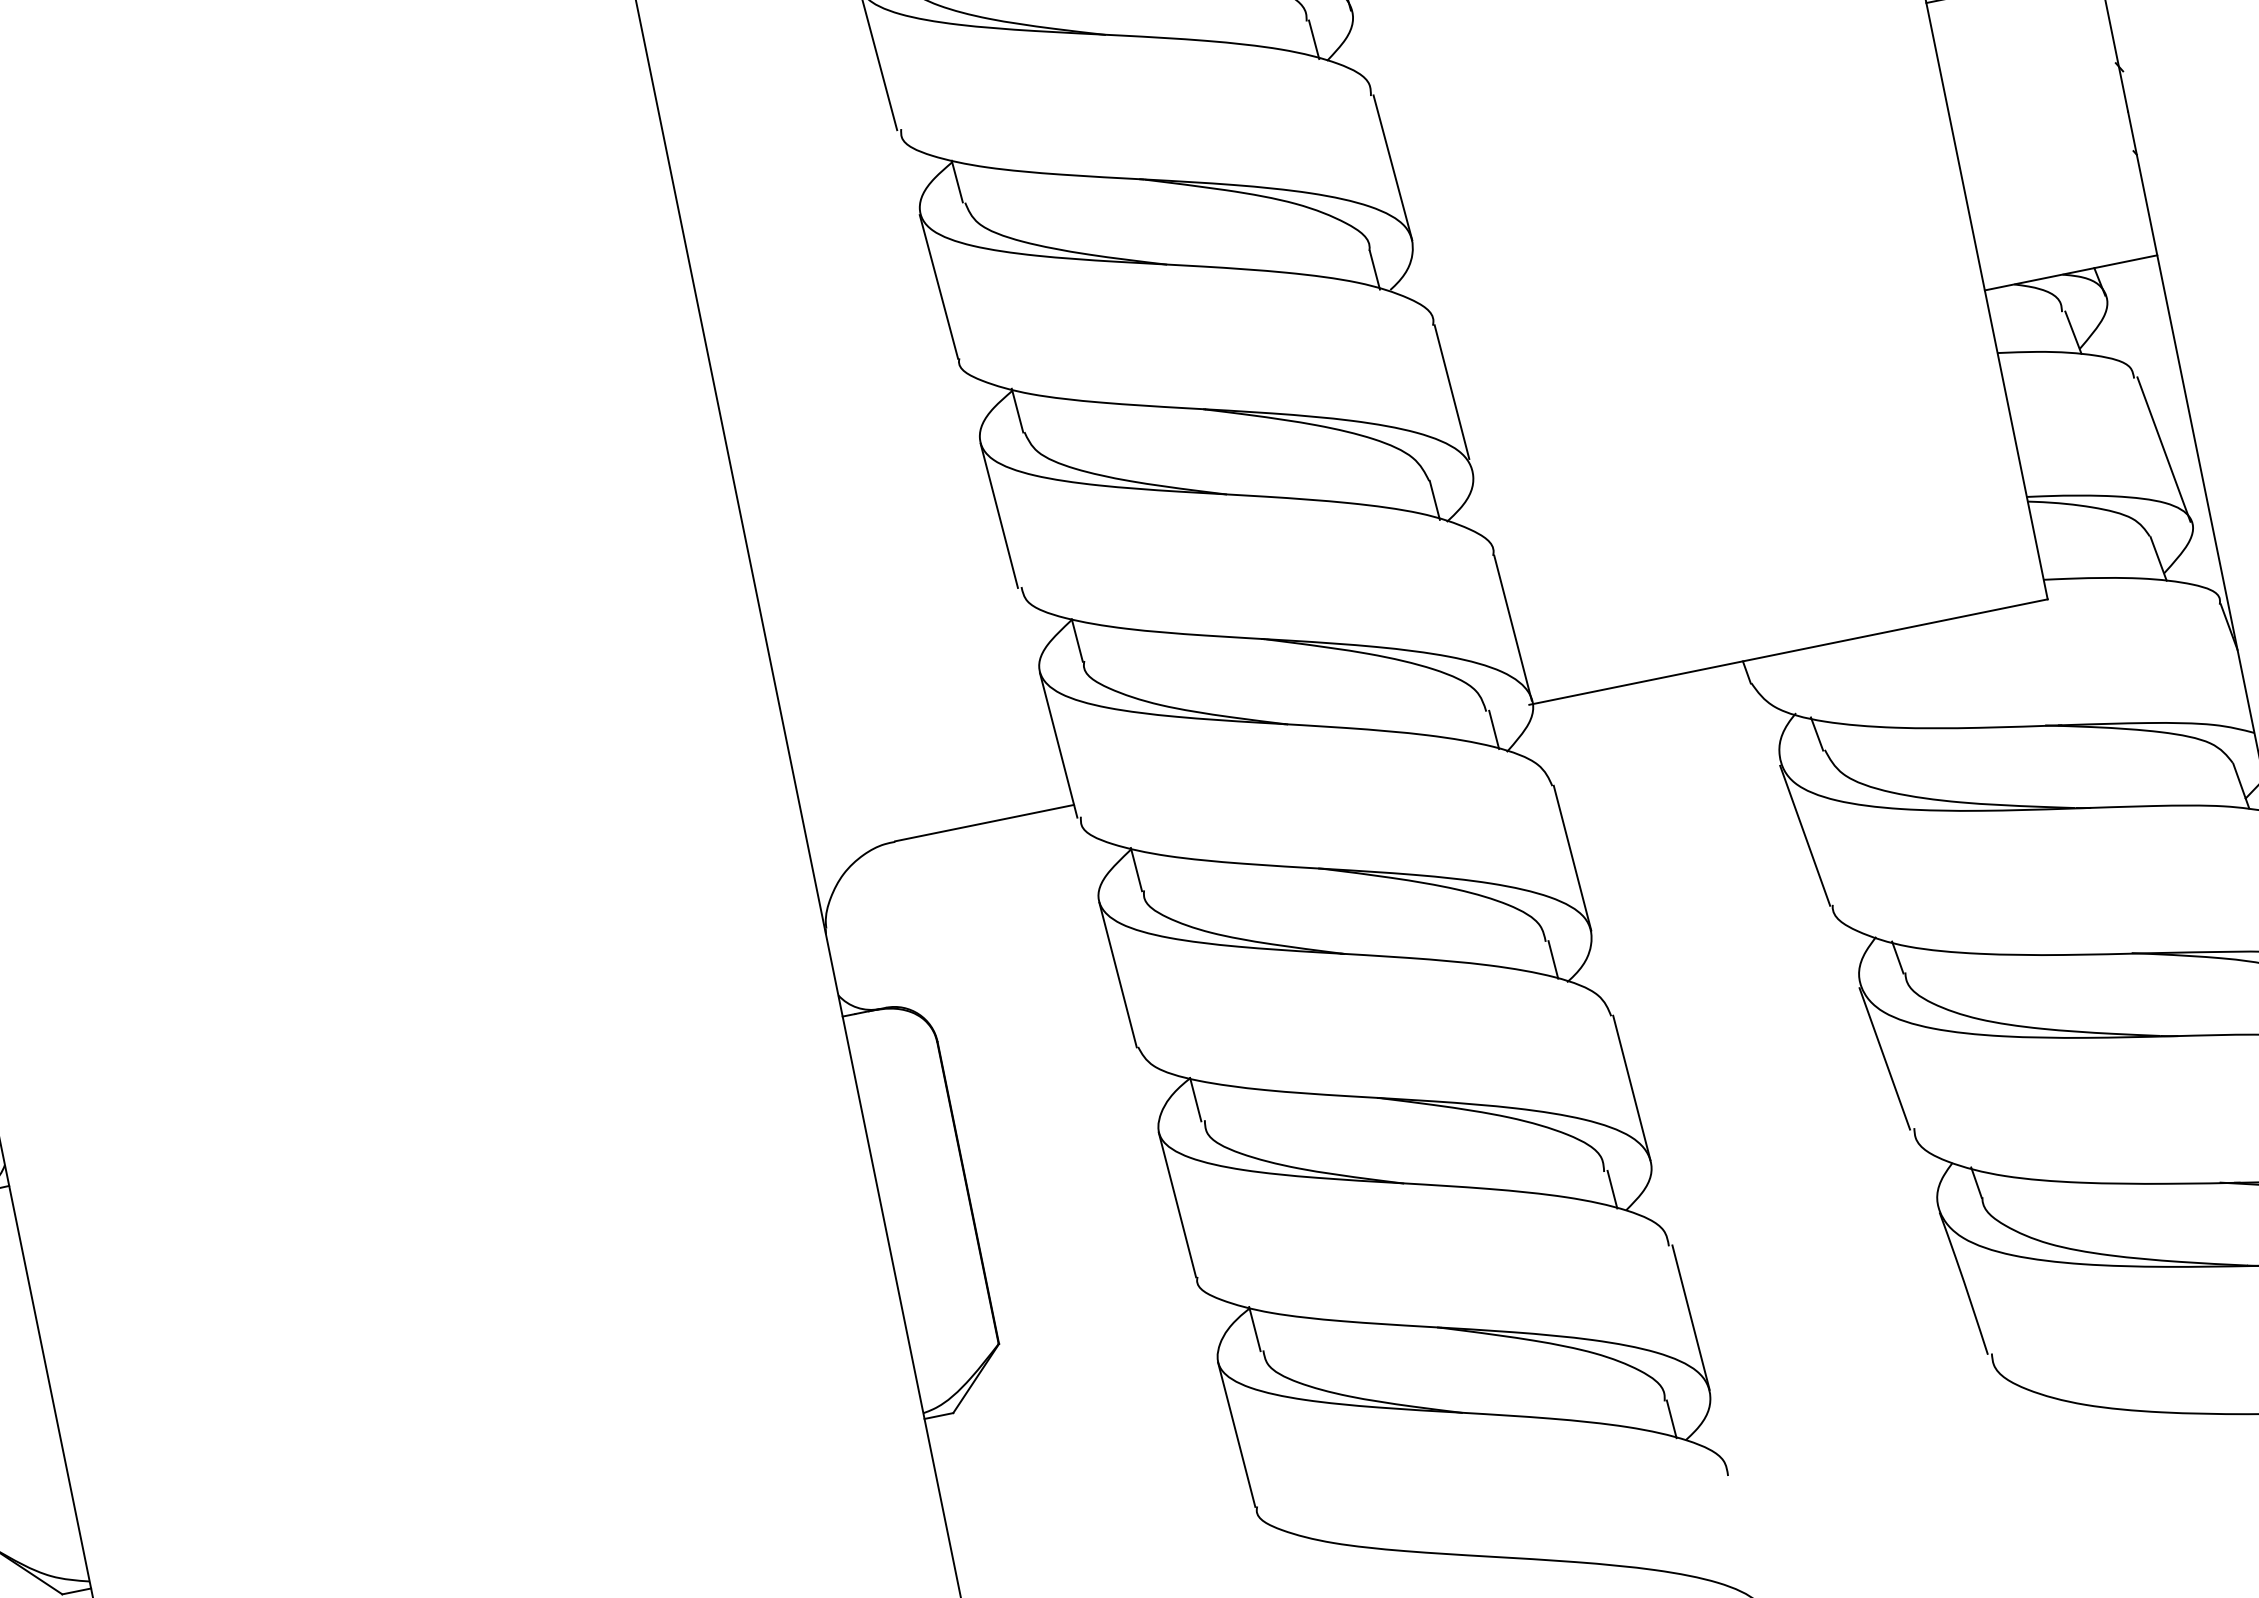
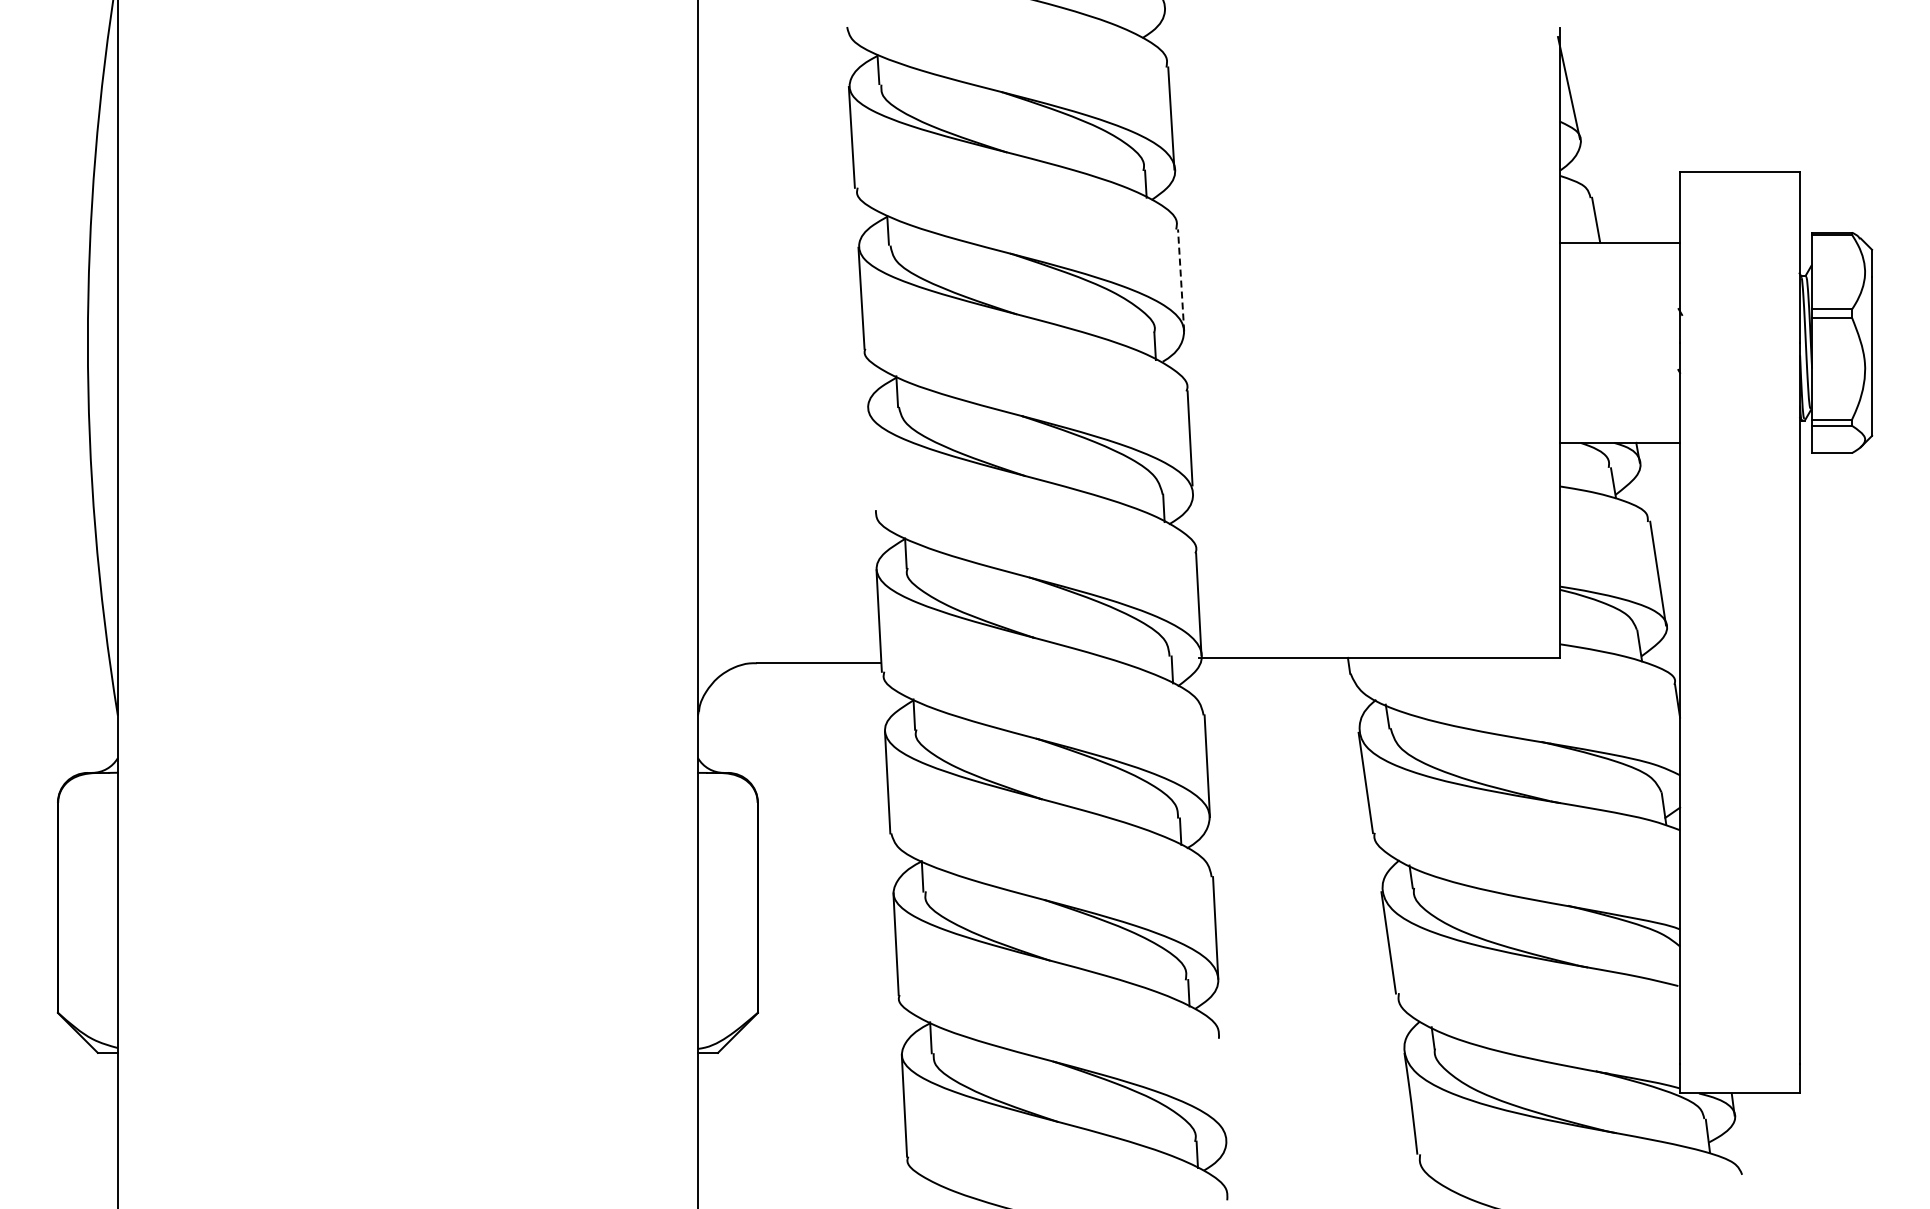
line: (1393, 166) -> (1181, 279), solid -> dashed
line: (998, 515) -> (870, 459), removed
line: (1690, 1317) -> (1223, 1089), removed

